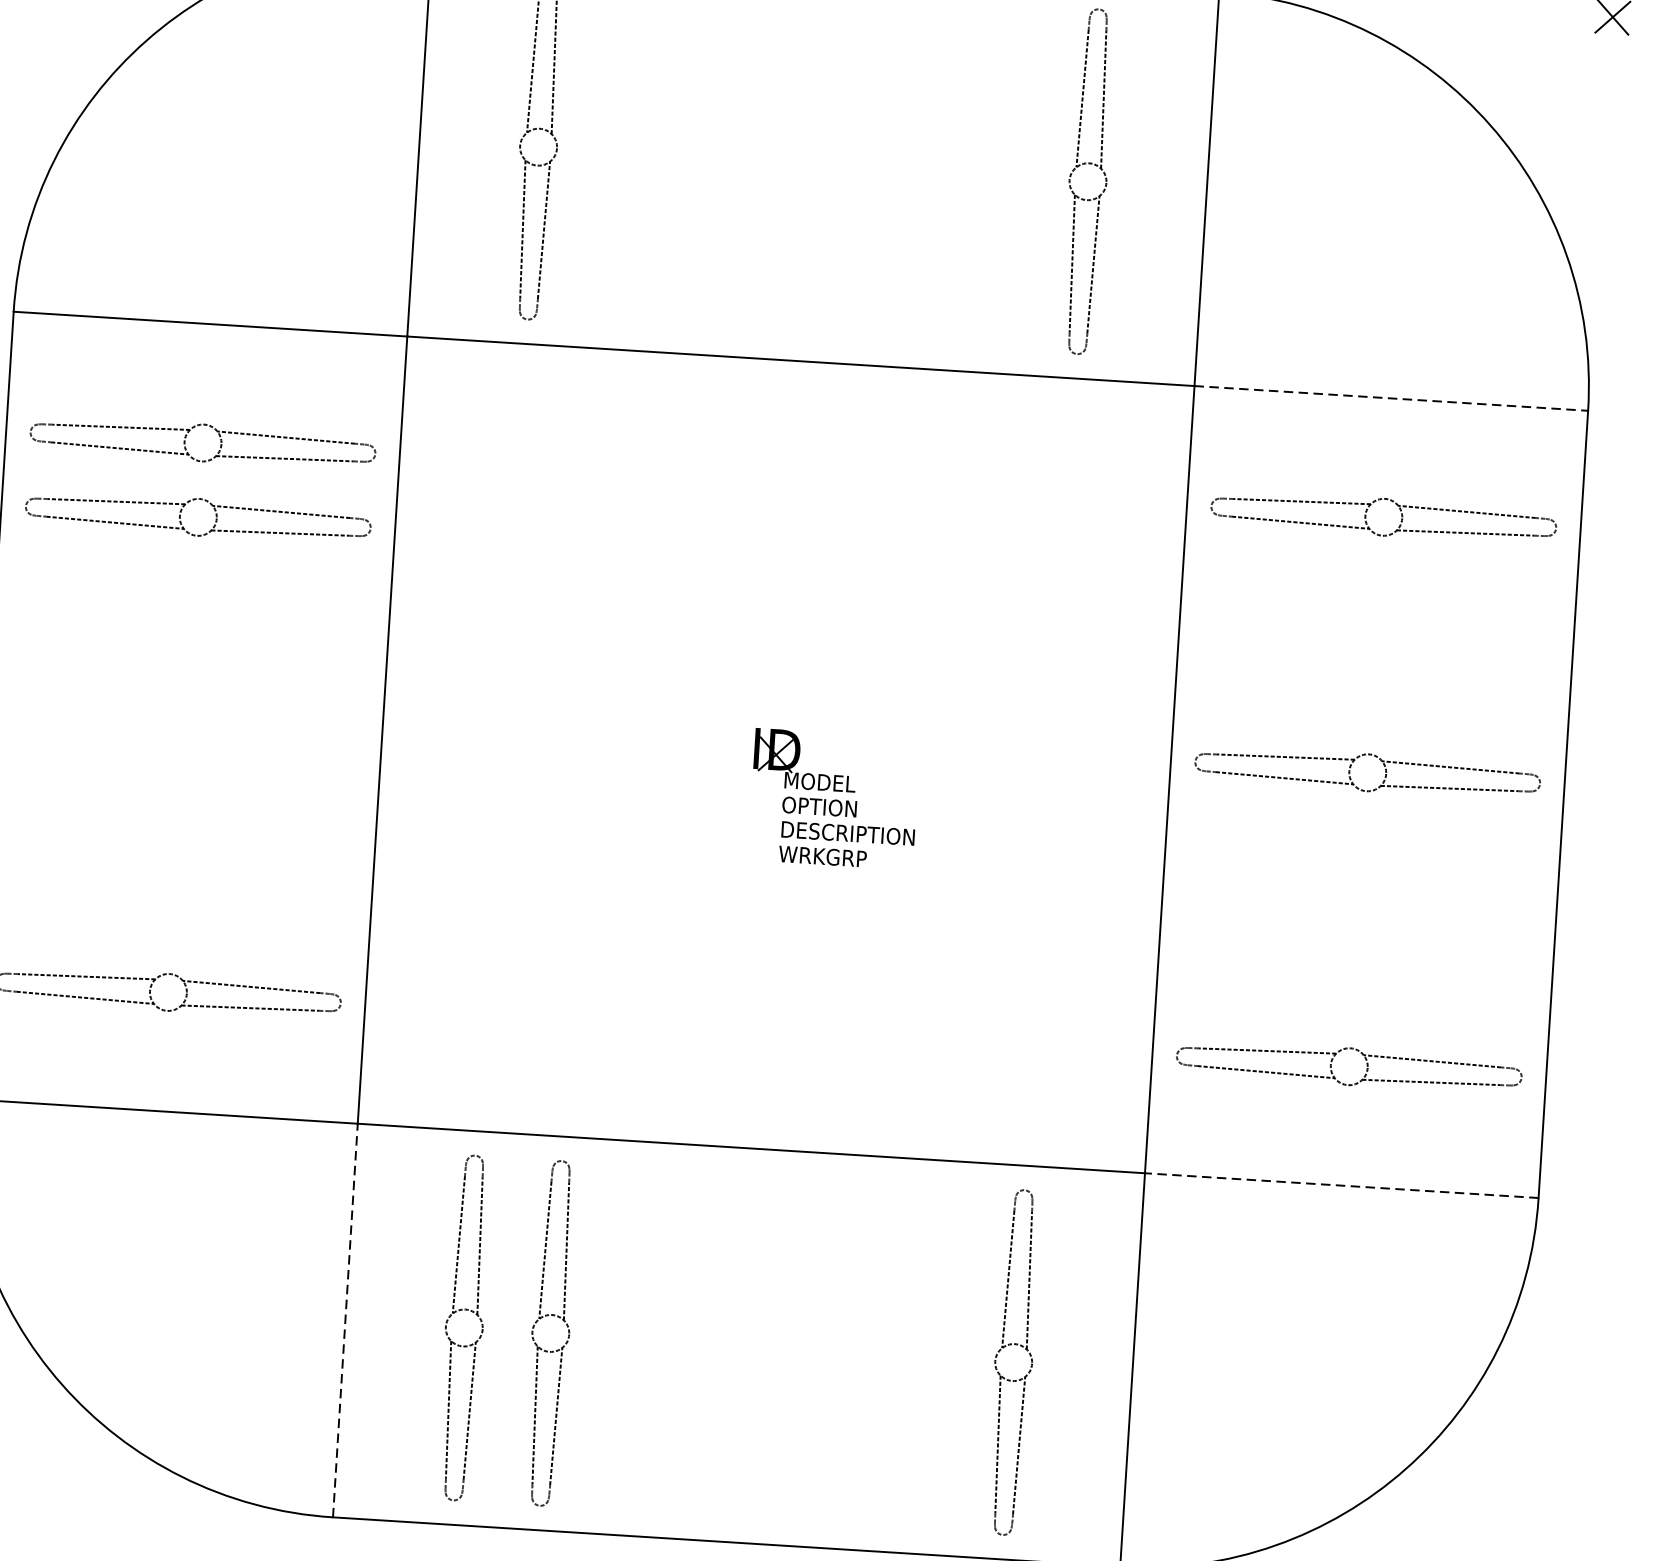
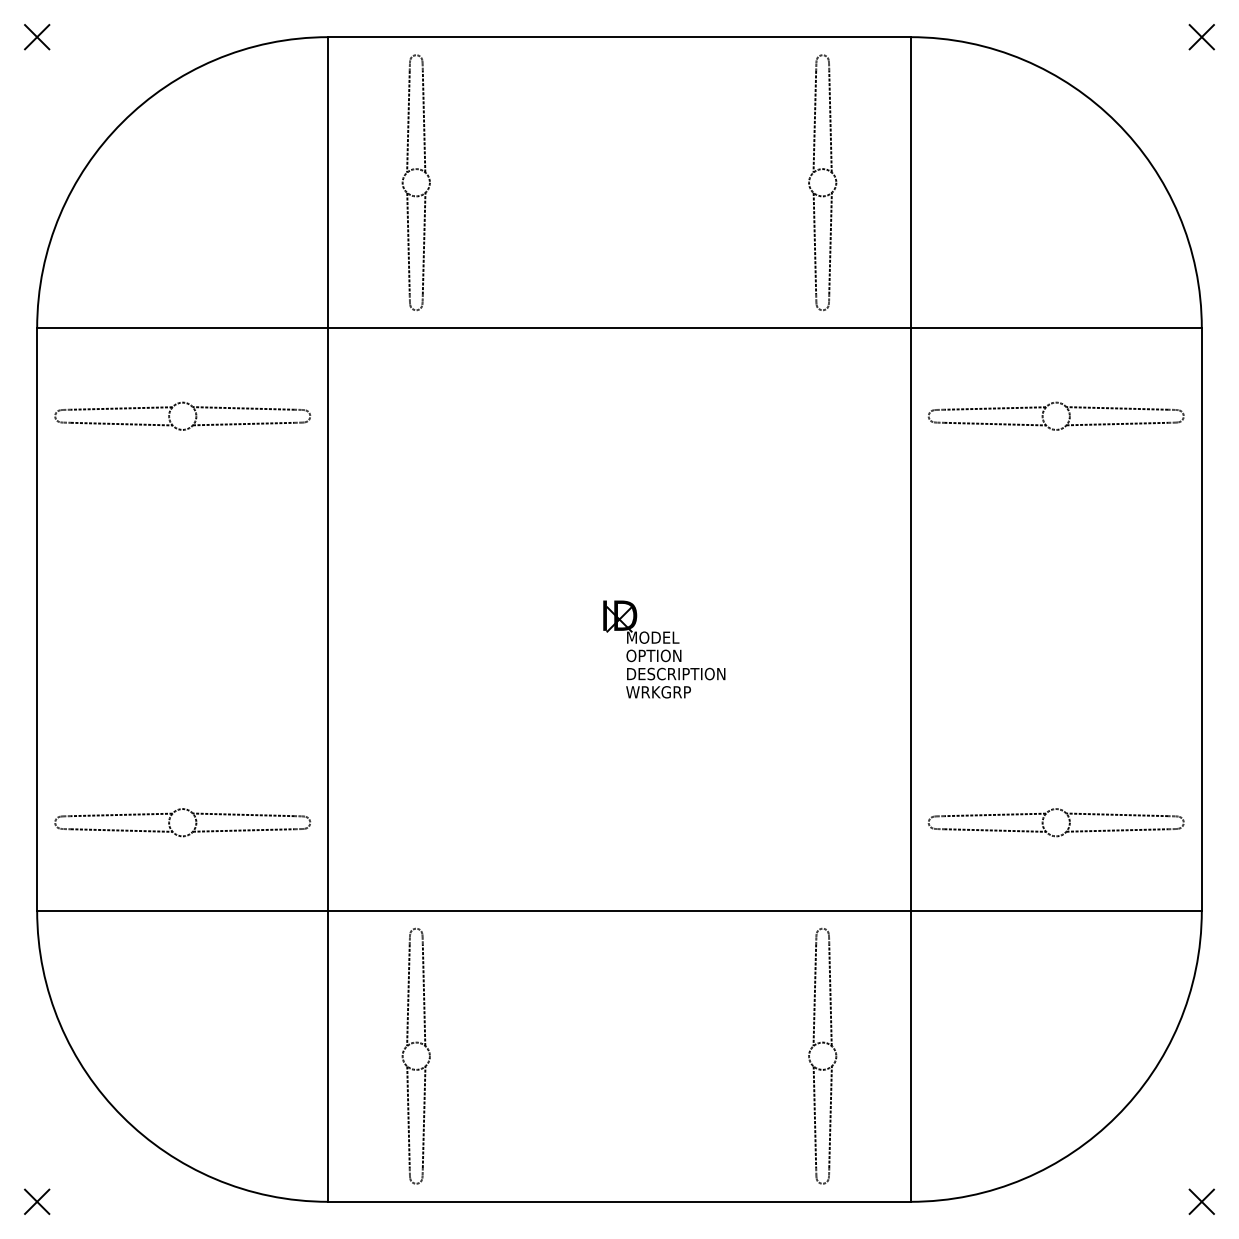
line: (1391, 398) -> (1056, 328), dashed -> solid
part: (190, 502) -> (176, 460), removed
part: (1363, 756) -> (1052, 593), removed
line: (1342, 1185) -> (1056, 910), dashed -> solid
part: (546, 1317) -> (476, 1044), removed
line: (345, 1320) -> (328, 1056), dashed -> solid

